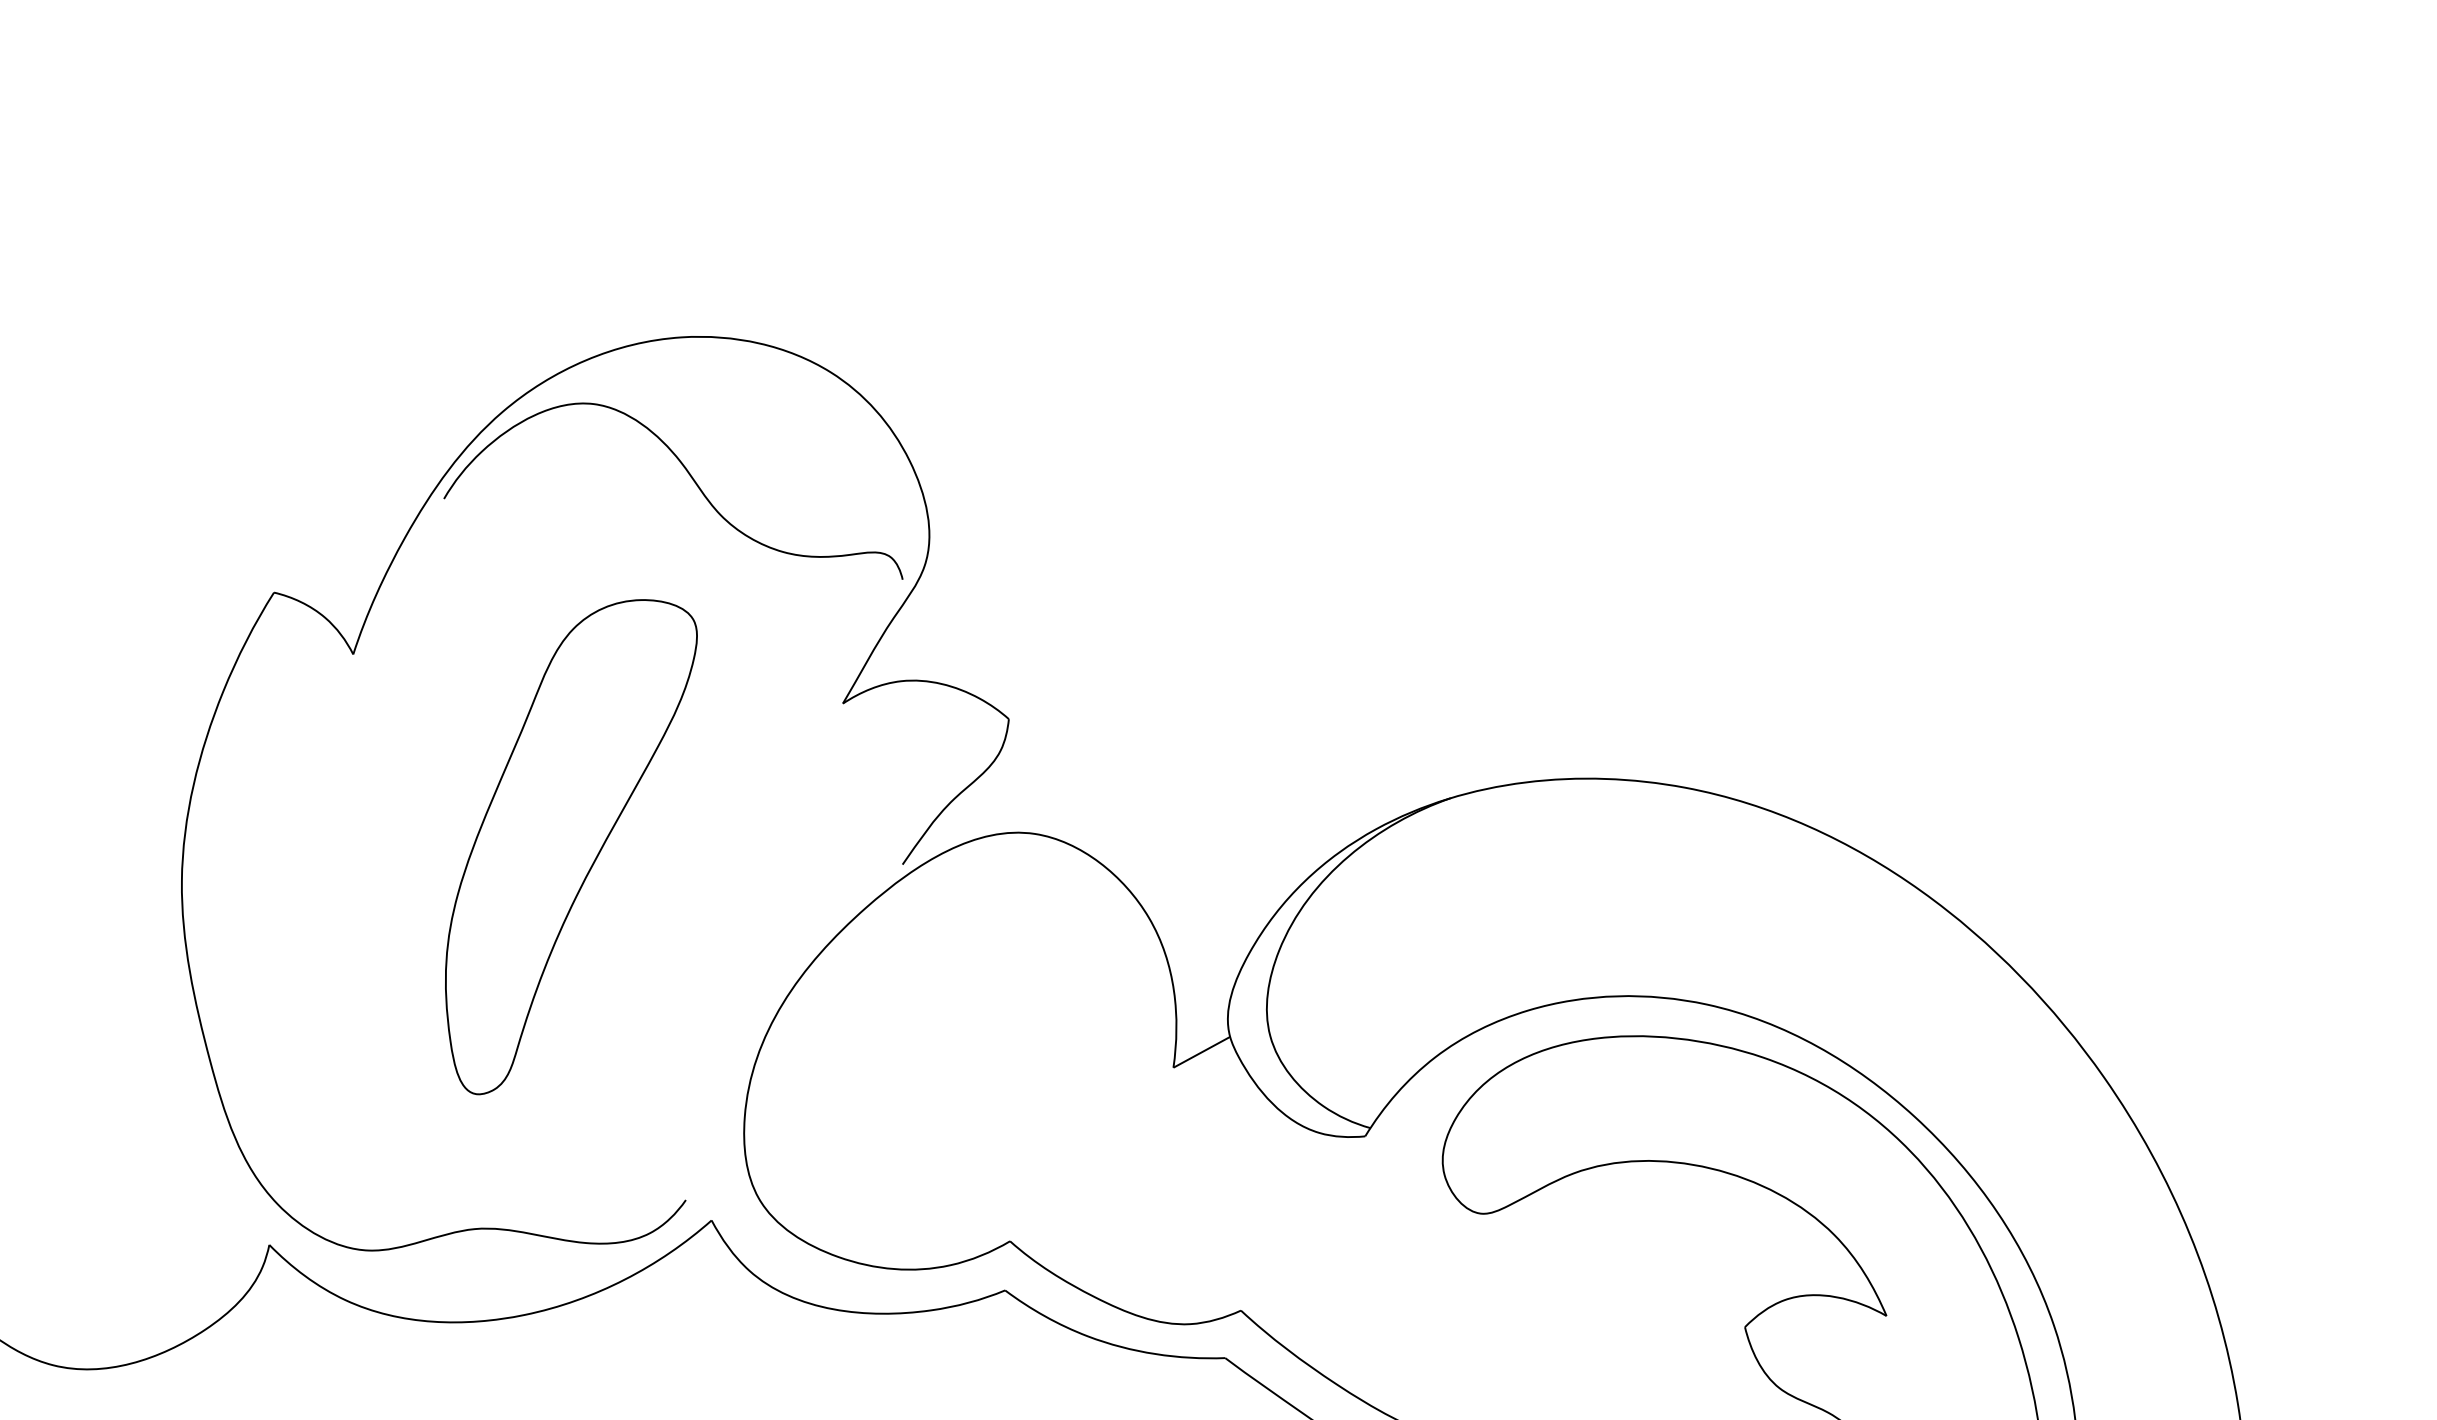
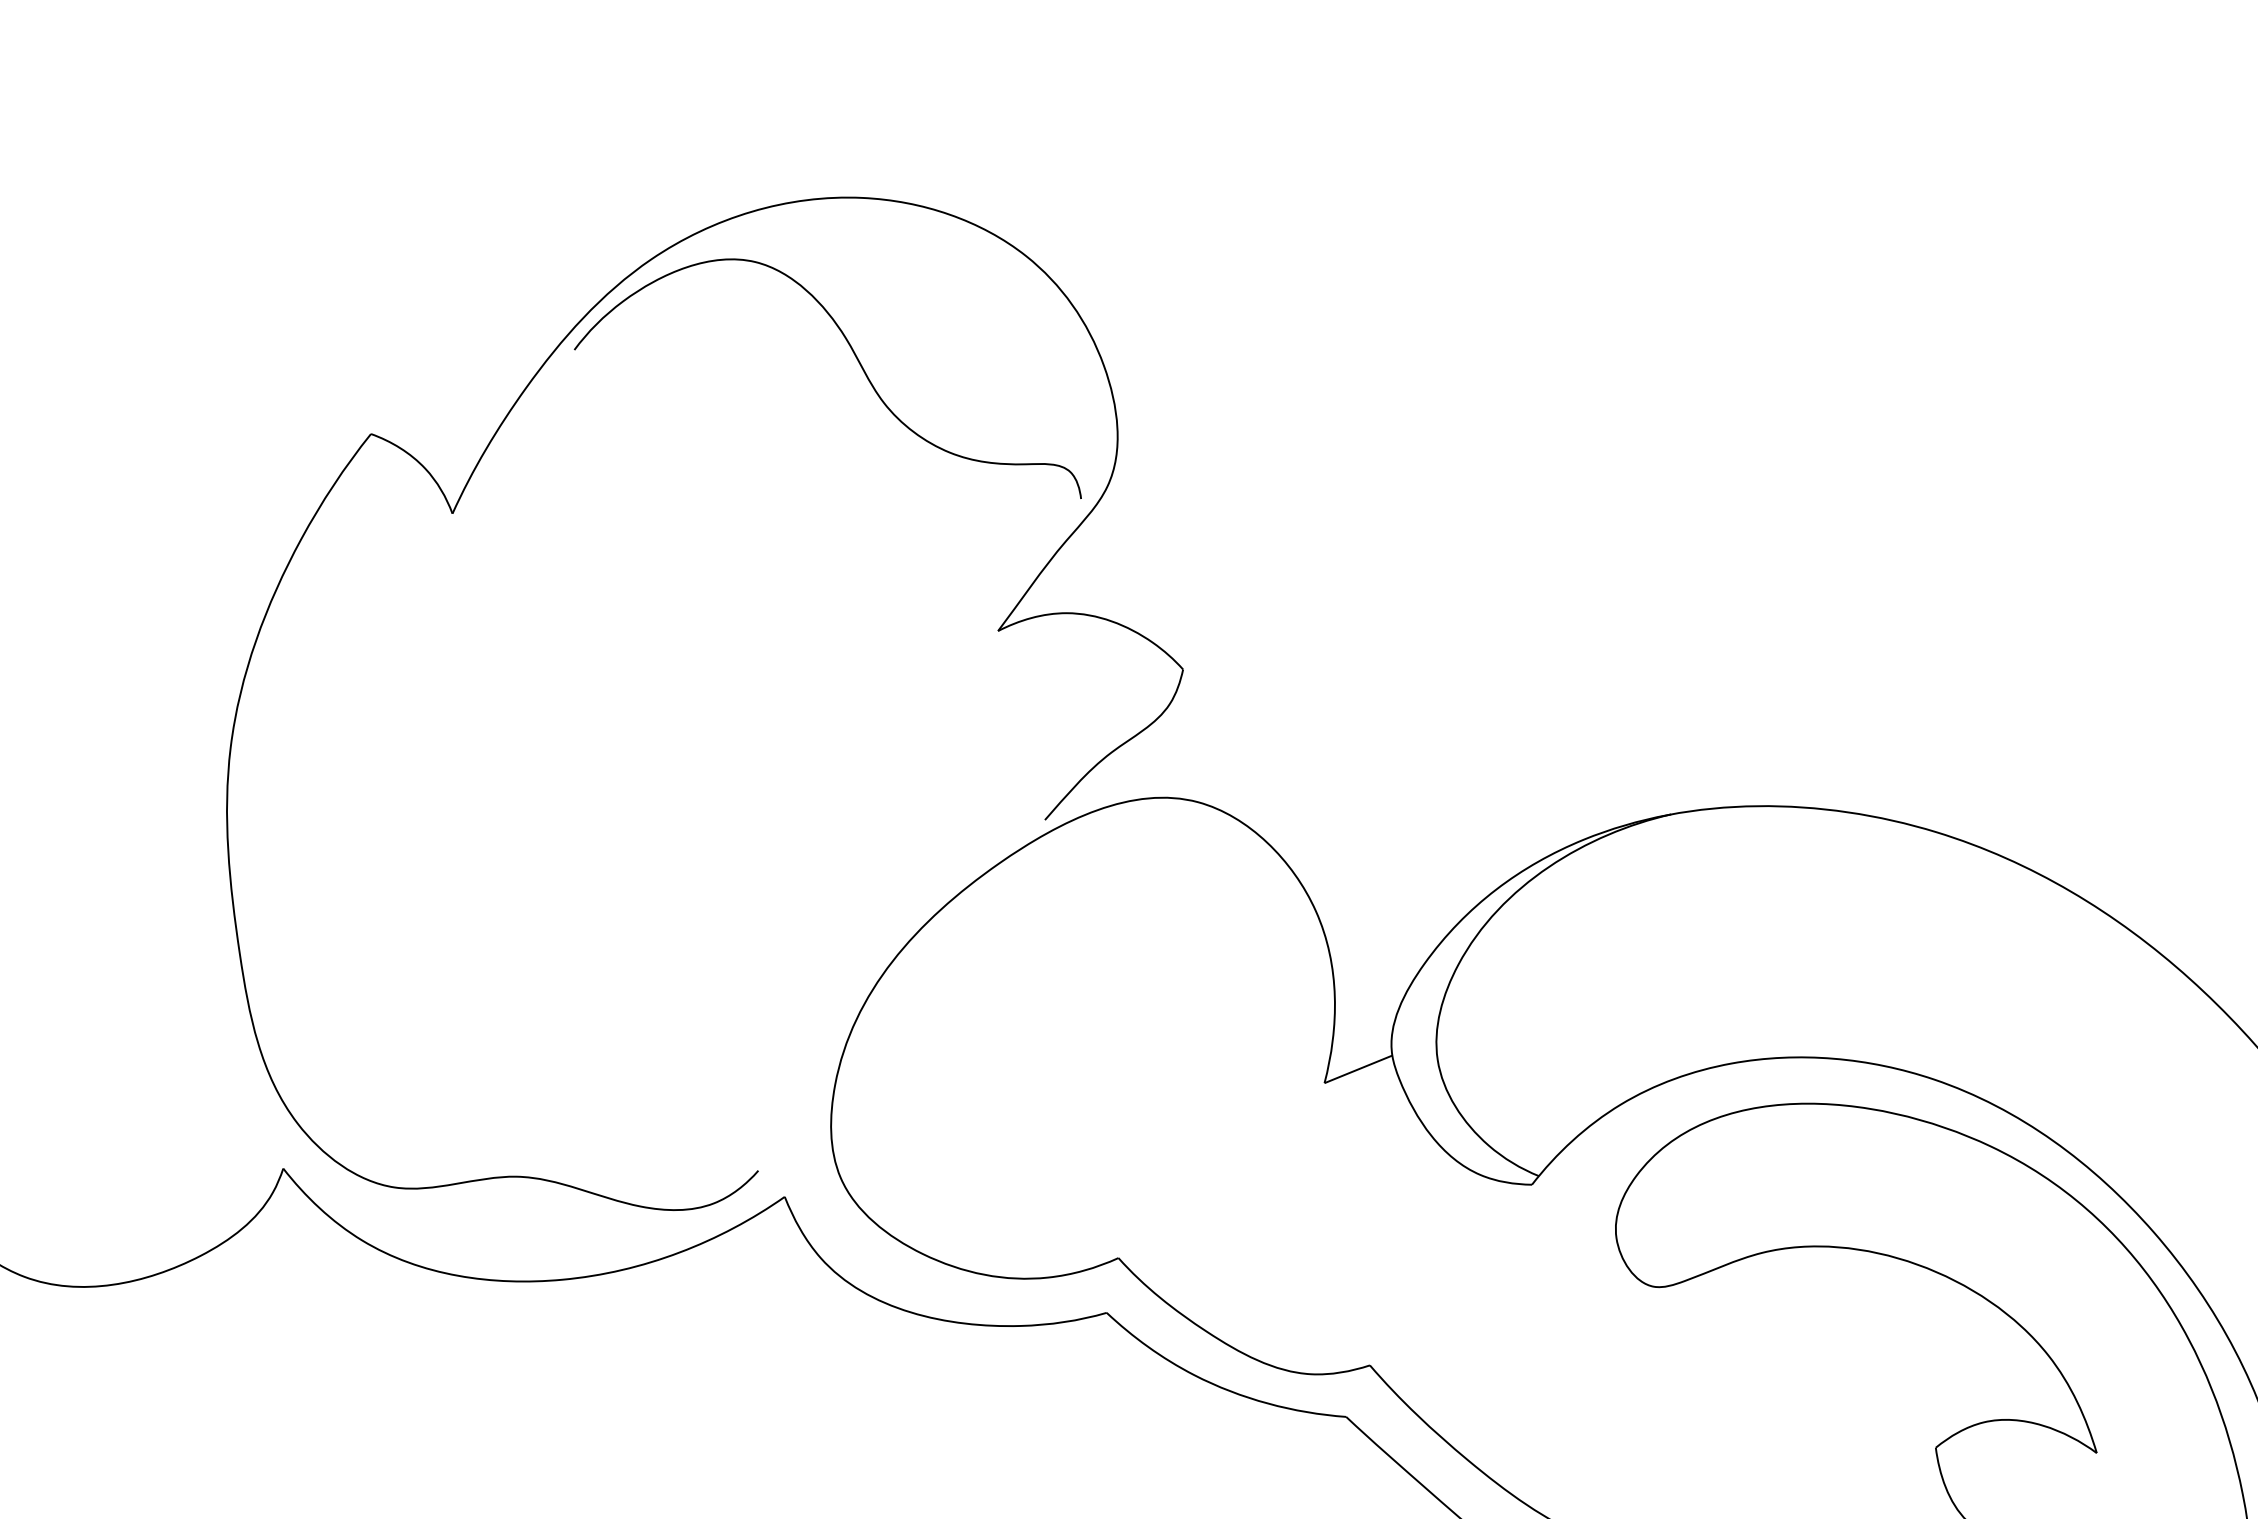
part: (571, 847) -> (674, 758), removed

